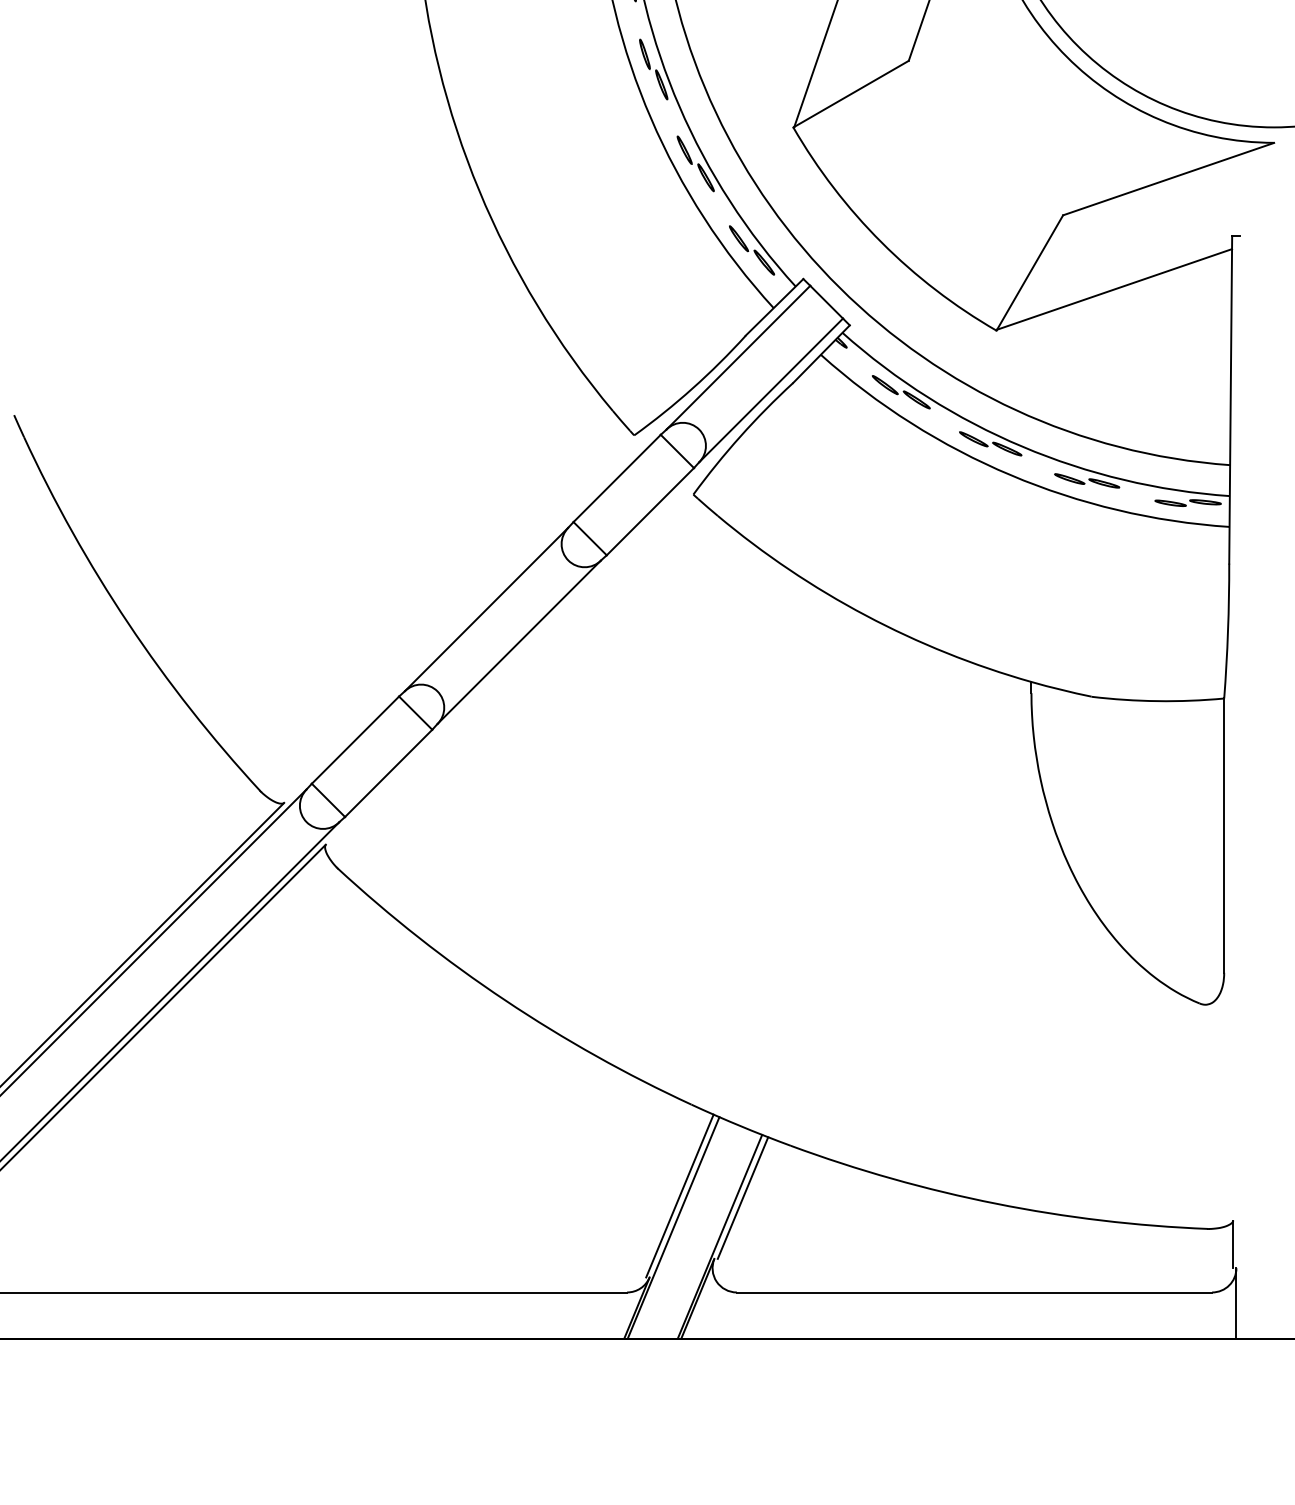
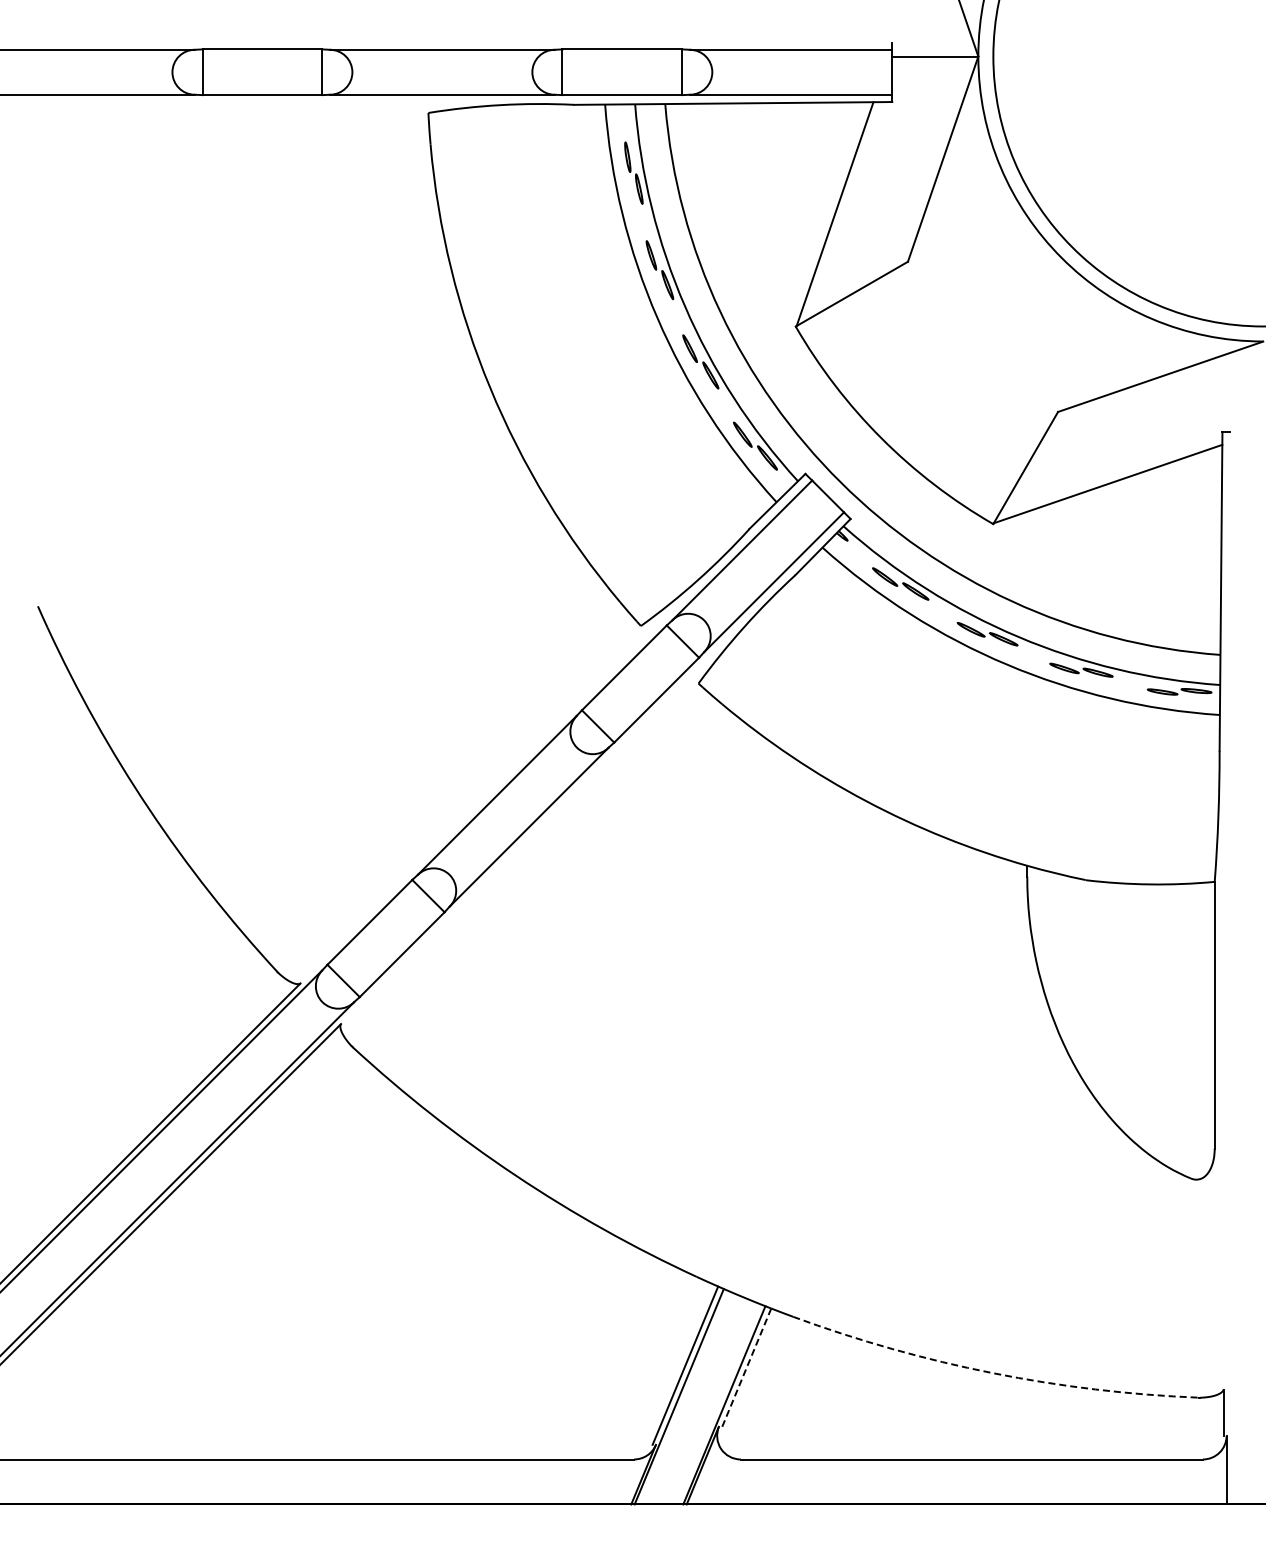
line: (742, 1198) -> (746, 1368), solid -> dashed
arc: (996, 1204) -> (993, 1373), solid -> dashed

